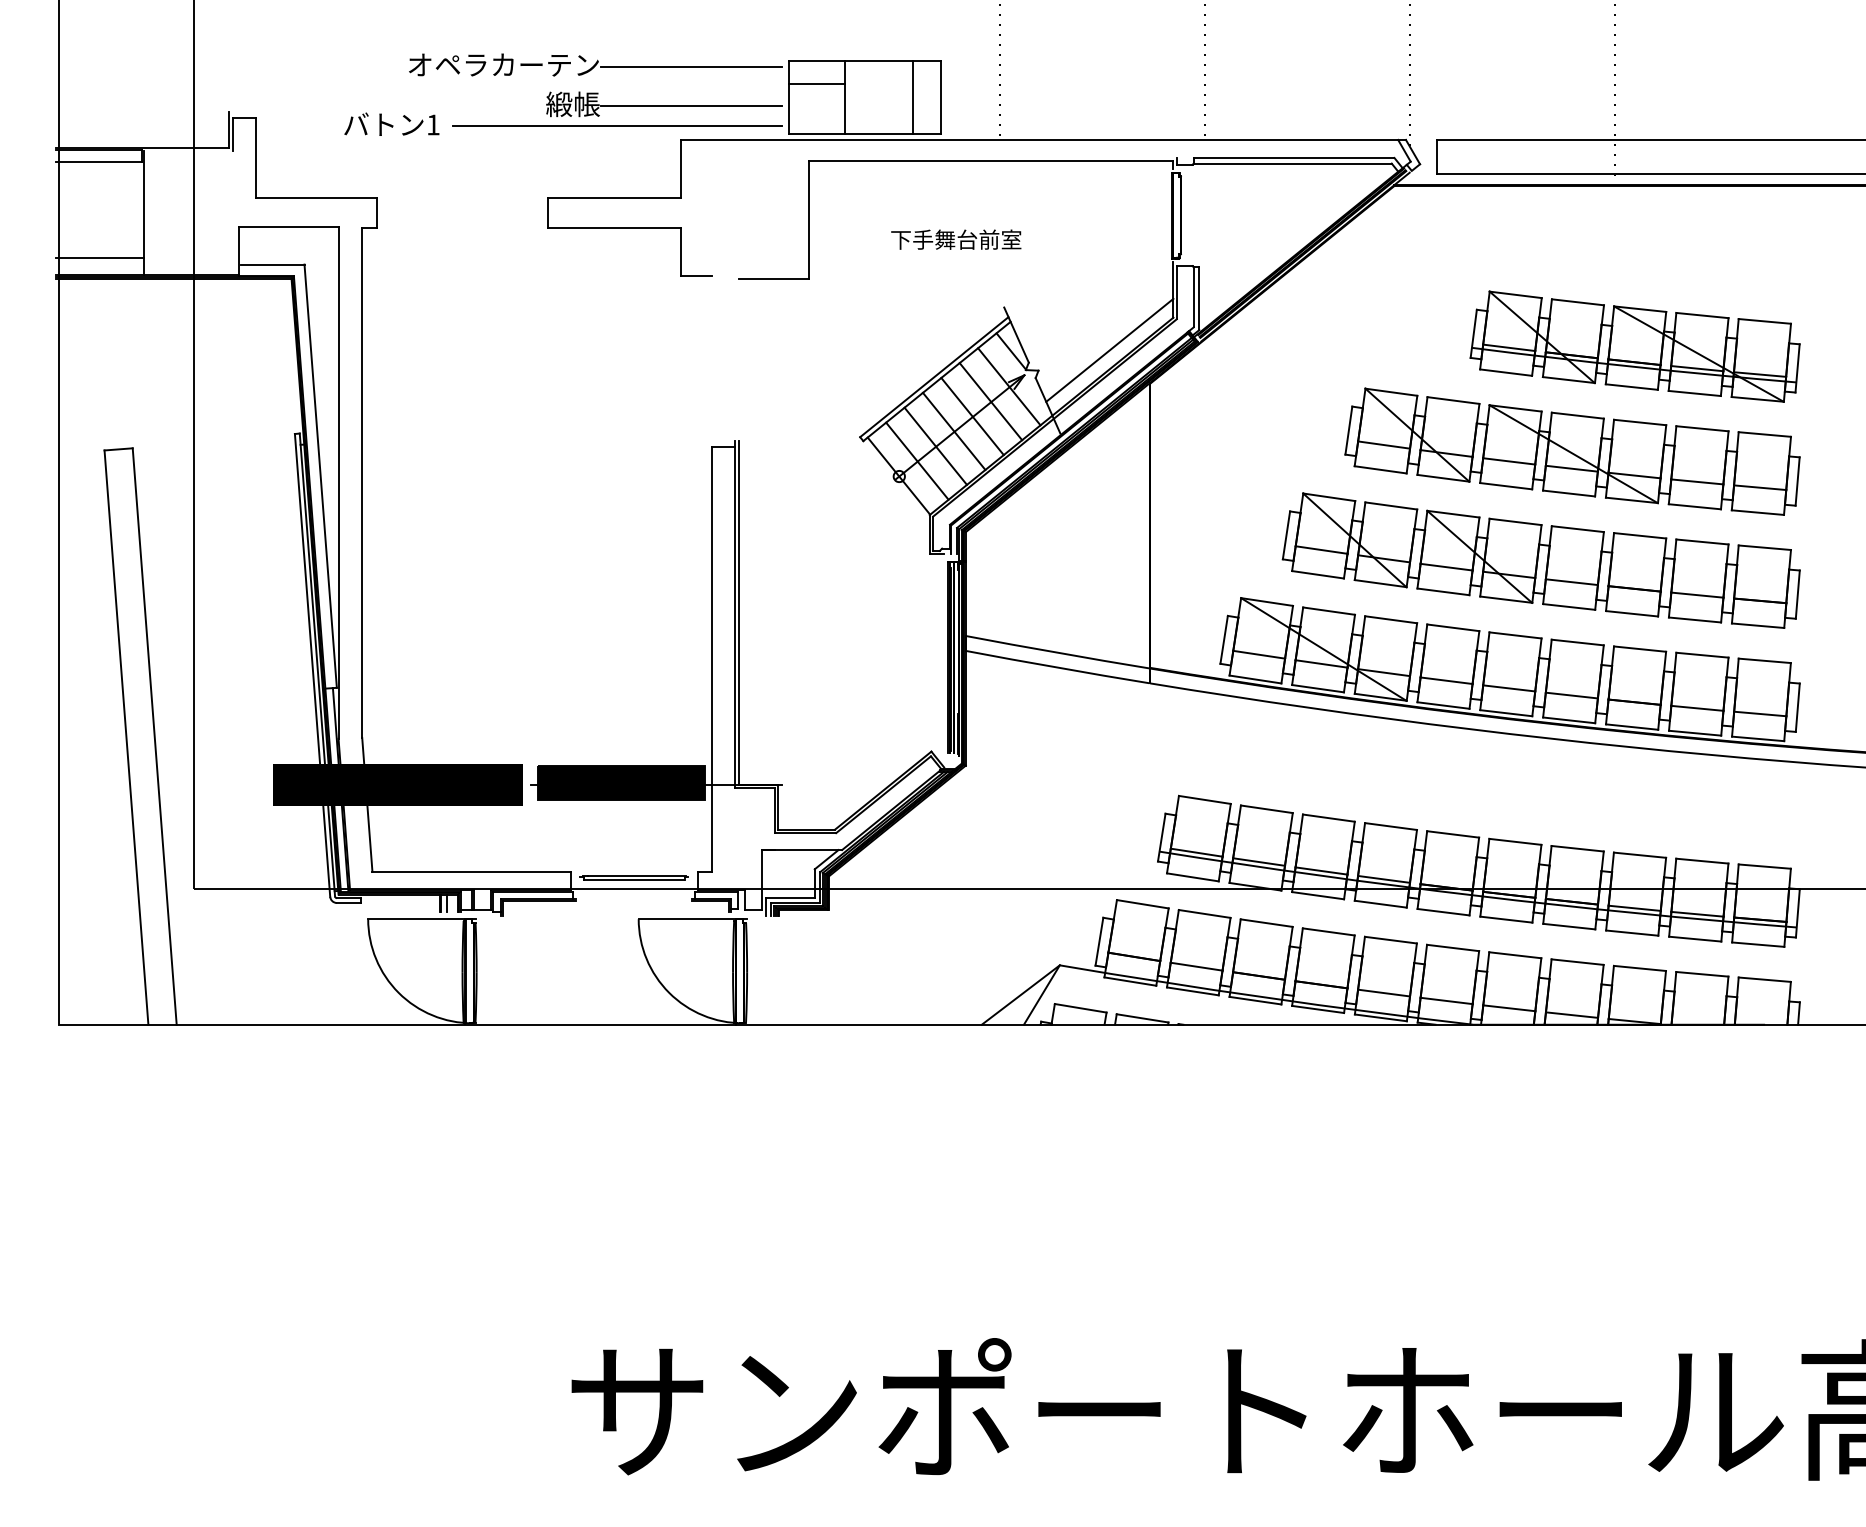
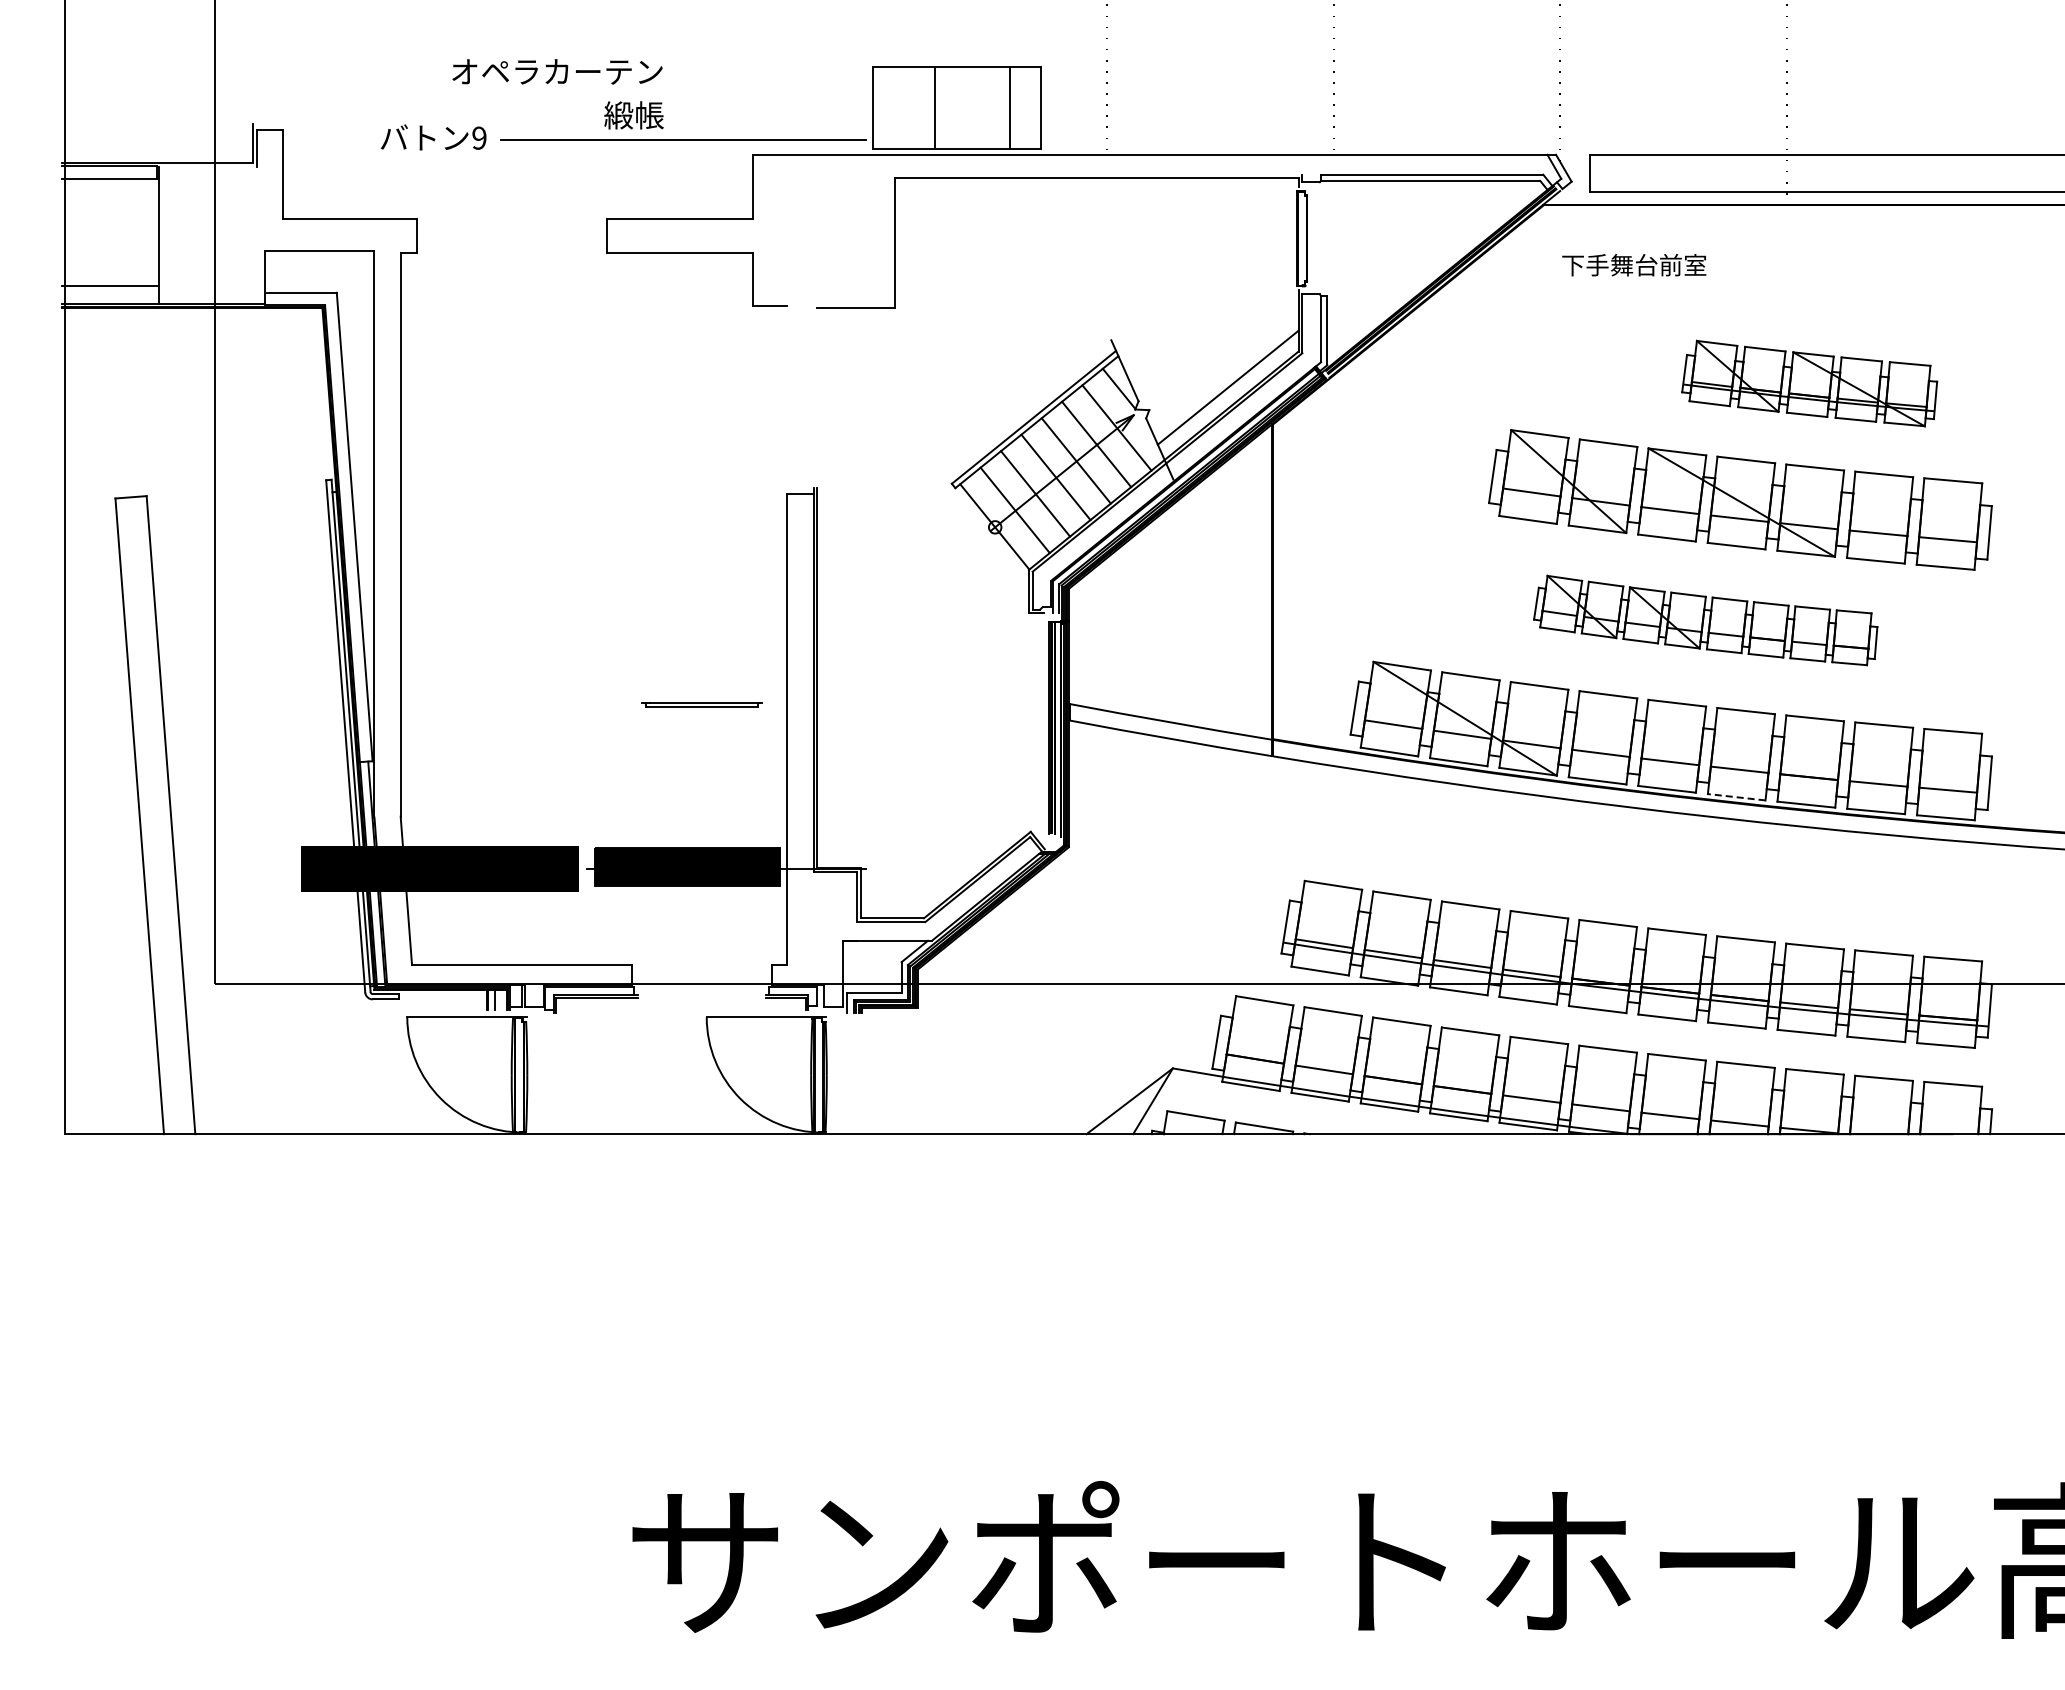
line: (691, 66) -> (765, 73), removed
line: (816, 83) -> (903, 92), removed
line: (690, 106) -> (764, 117), removed
text: (433, 124) -> (479, 137), 1 -> 9
text: (956, 239) -> (1634, 265), moved
part: (1634, 346) -> (1809, 383), size x0.7
part: (1540, 560) -> (1705, 620), size x0.6
line: (1568, 720) -> (1736, 797), solid -> dashed
part: (633, 877) -> (701, 704), moved

